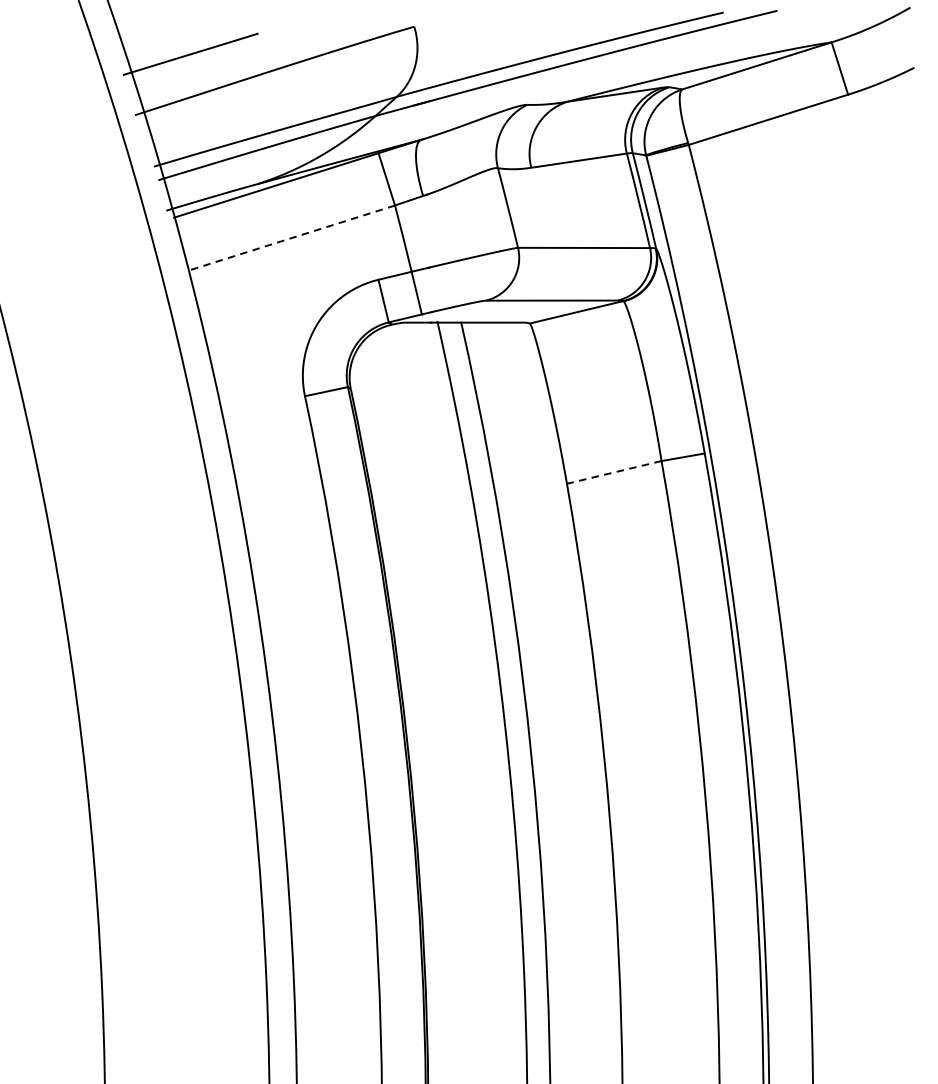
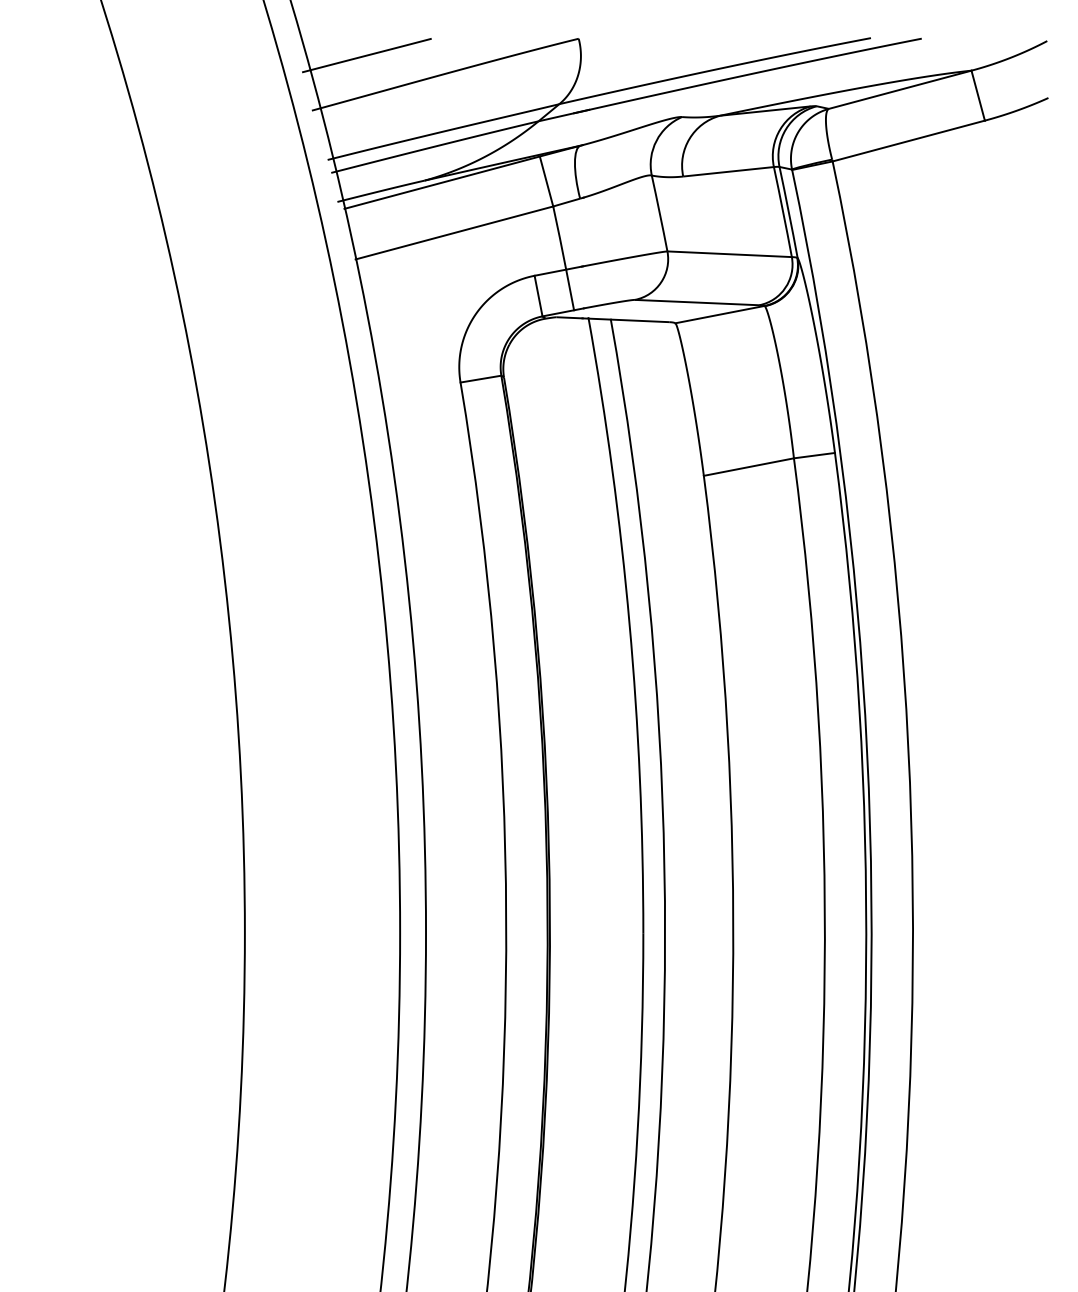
line: (290, 238) -> (453, 233), dashed -> solid
line: (613, 472) -> (748, 467), dashed -> solid

